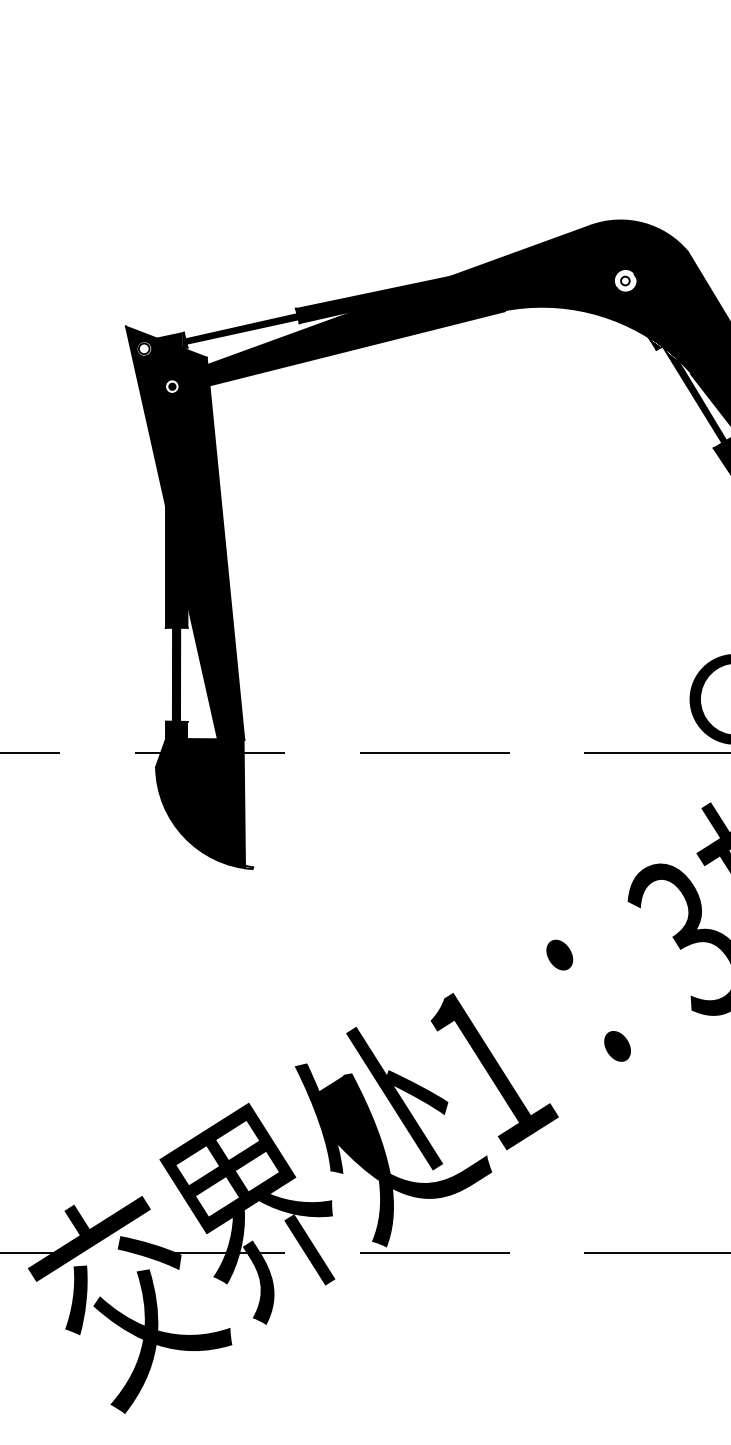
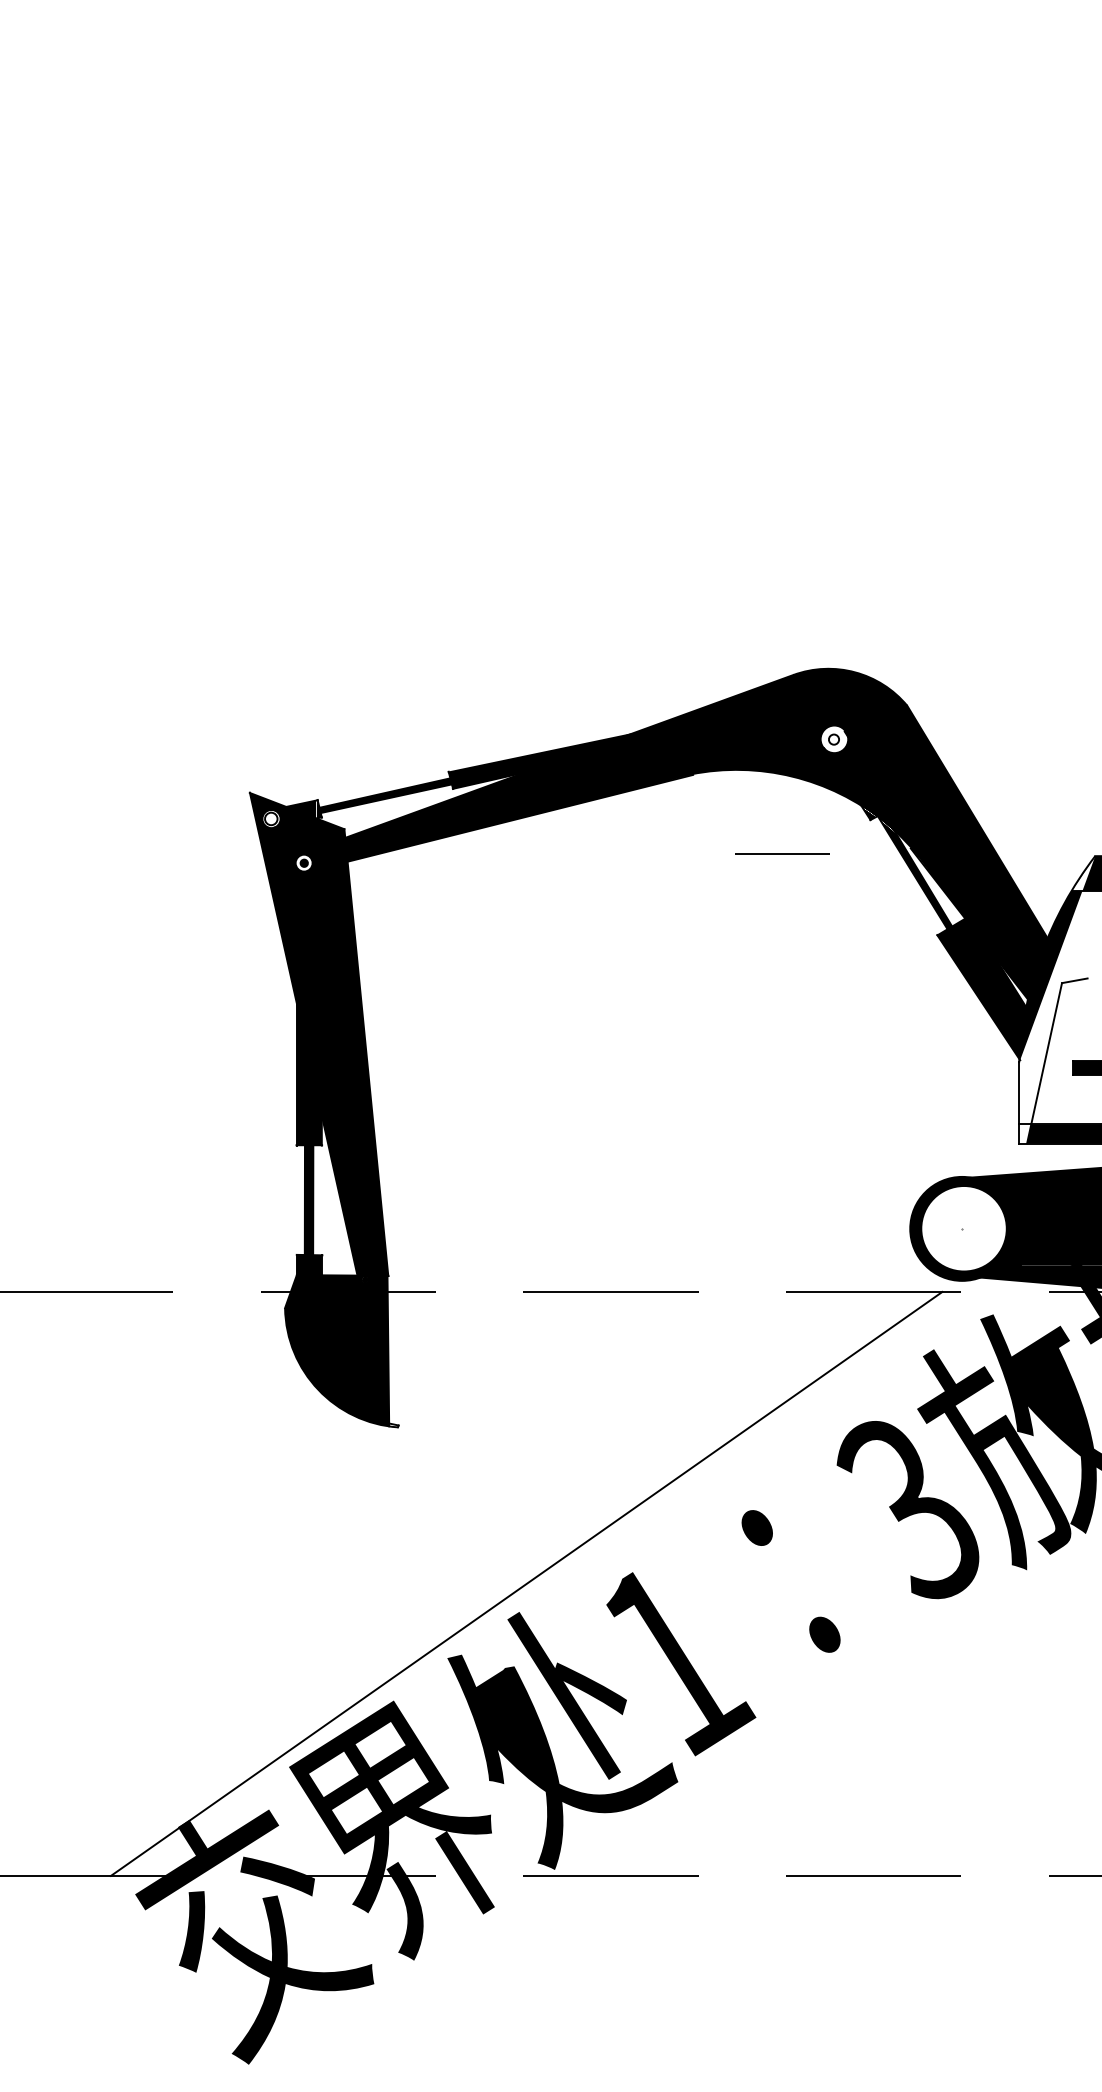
line: (581, 378) -> (782, 853), added
line: (362, 1002) -> (526, 1583), added

